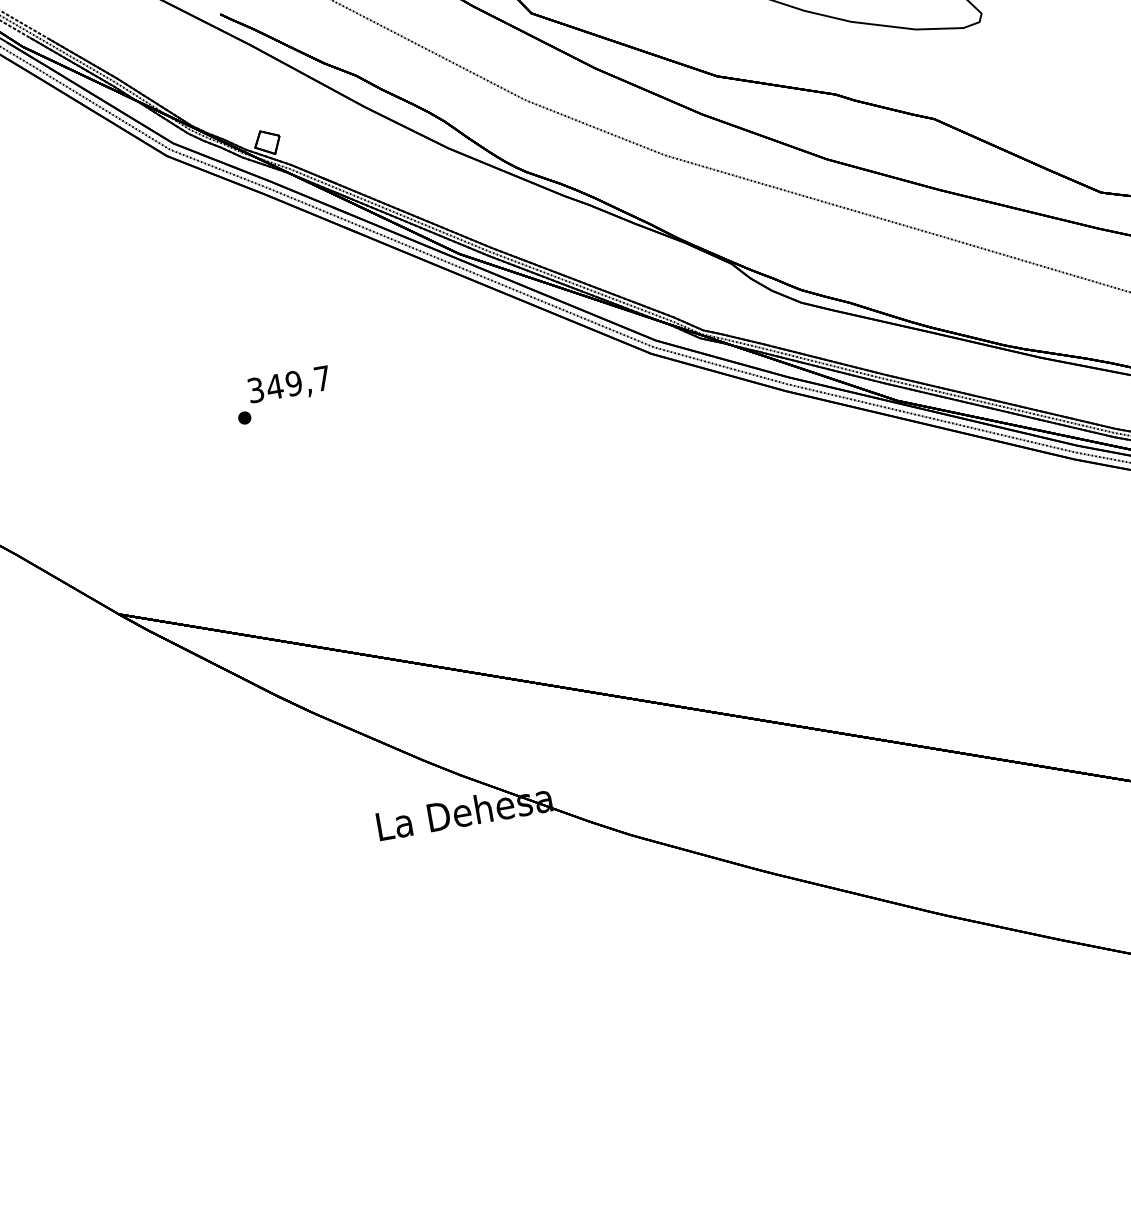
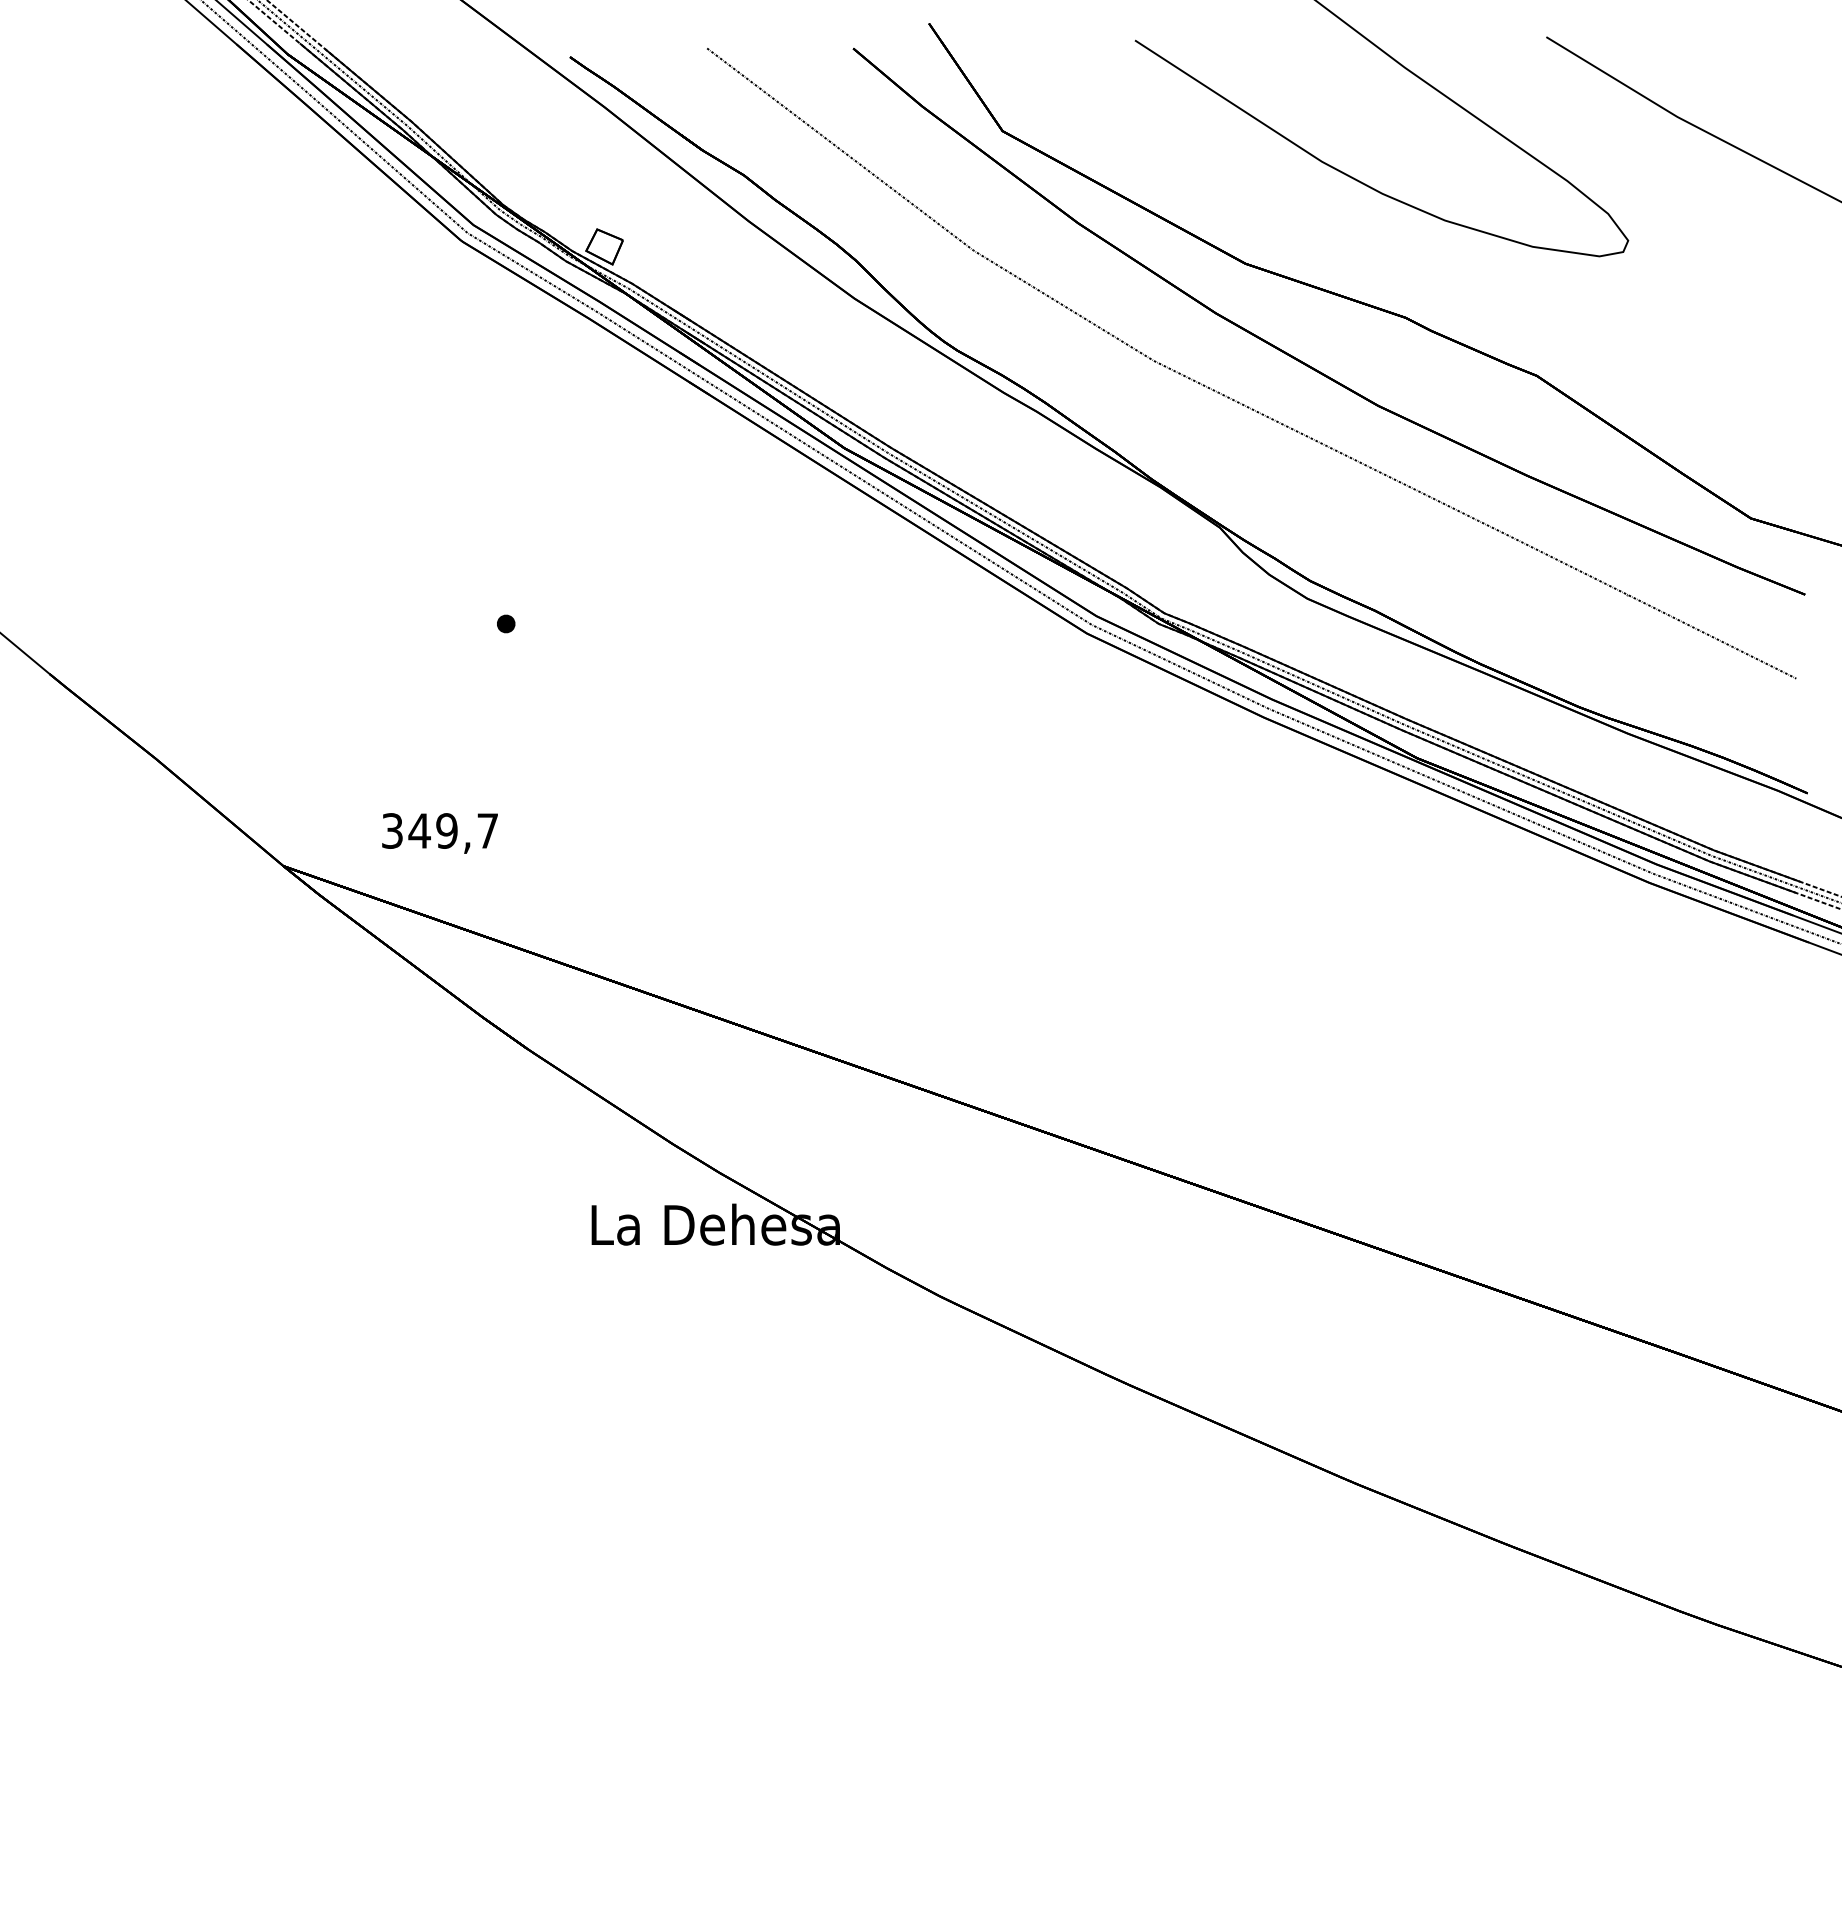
text: (289, 386) -> (439, 833), moved

